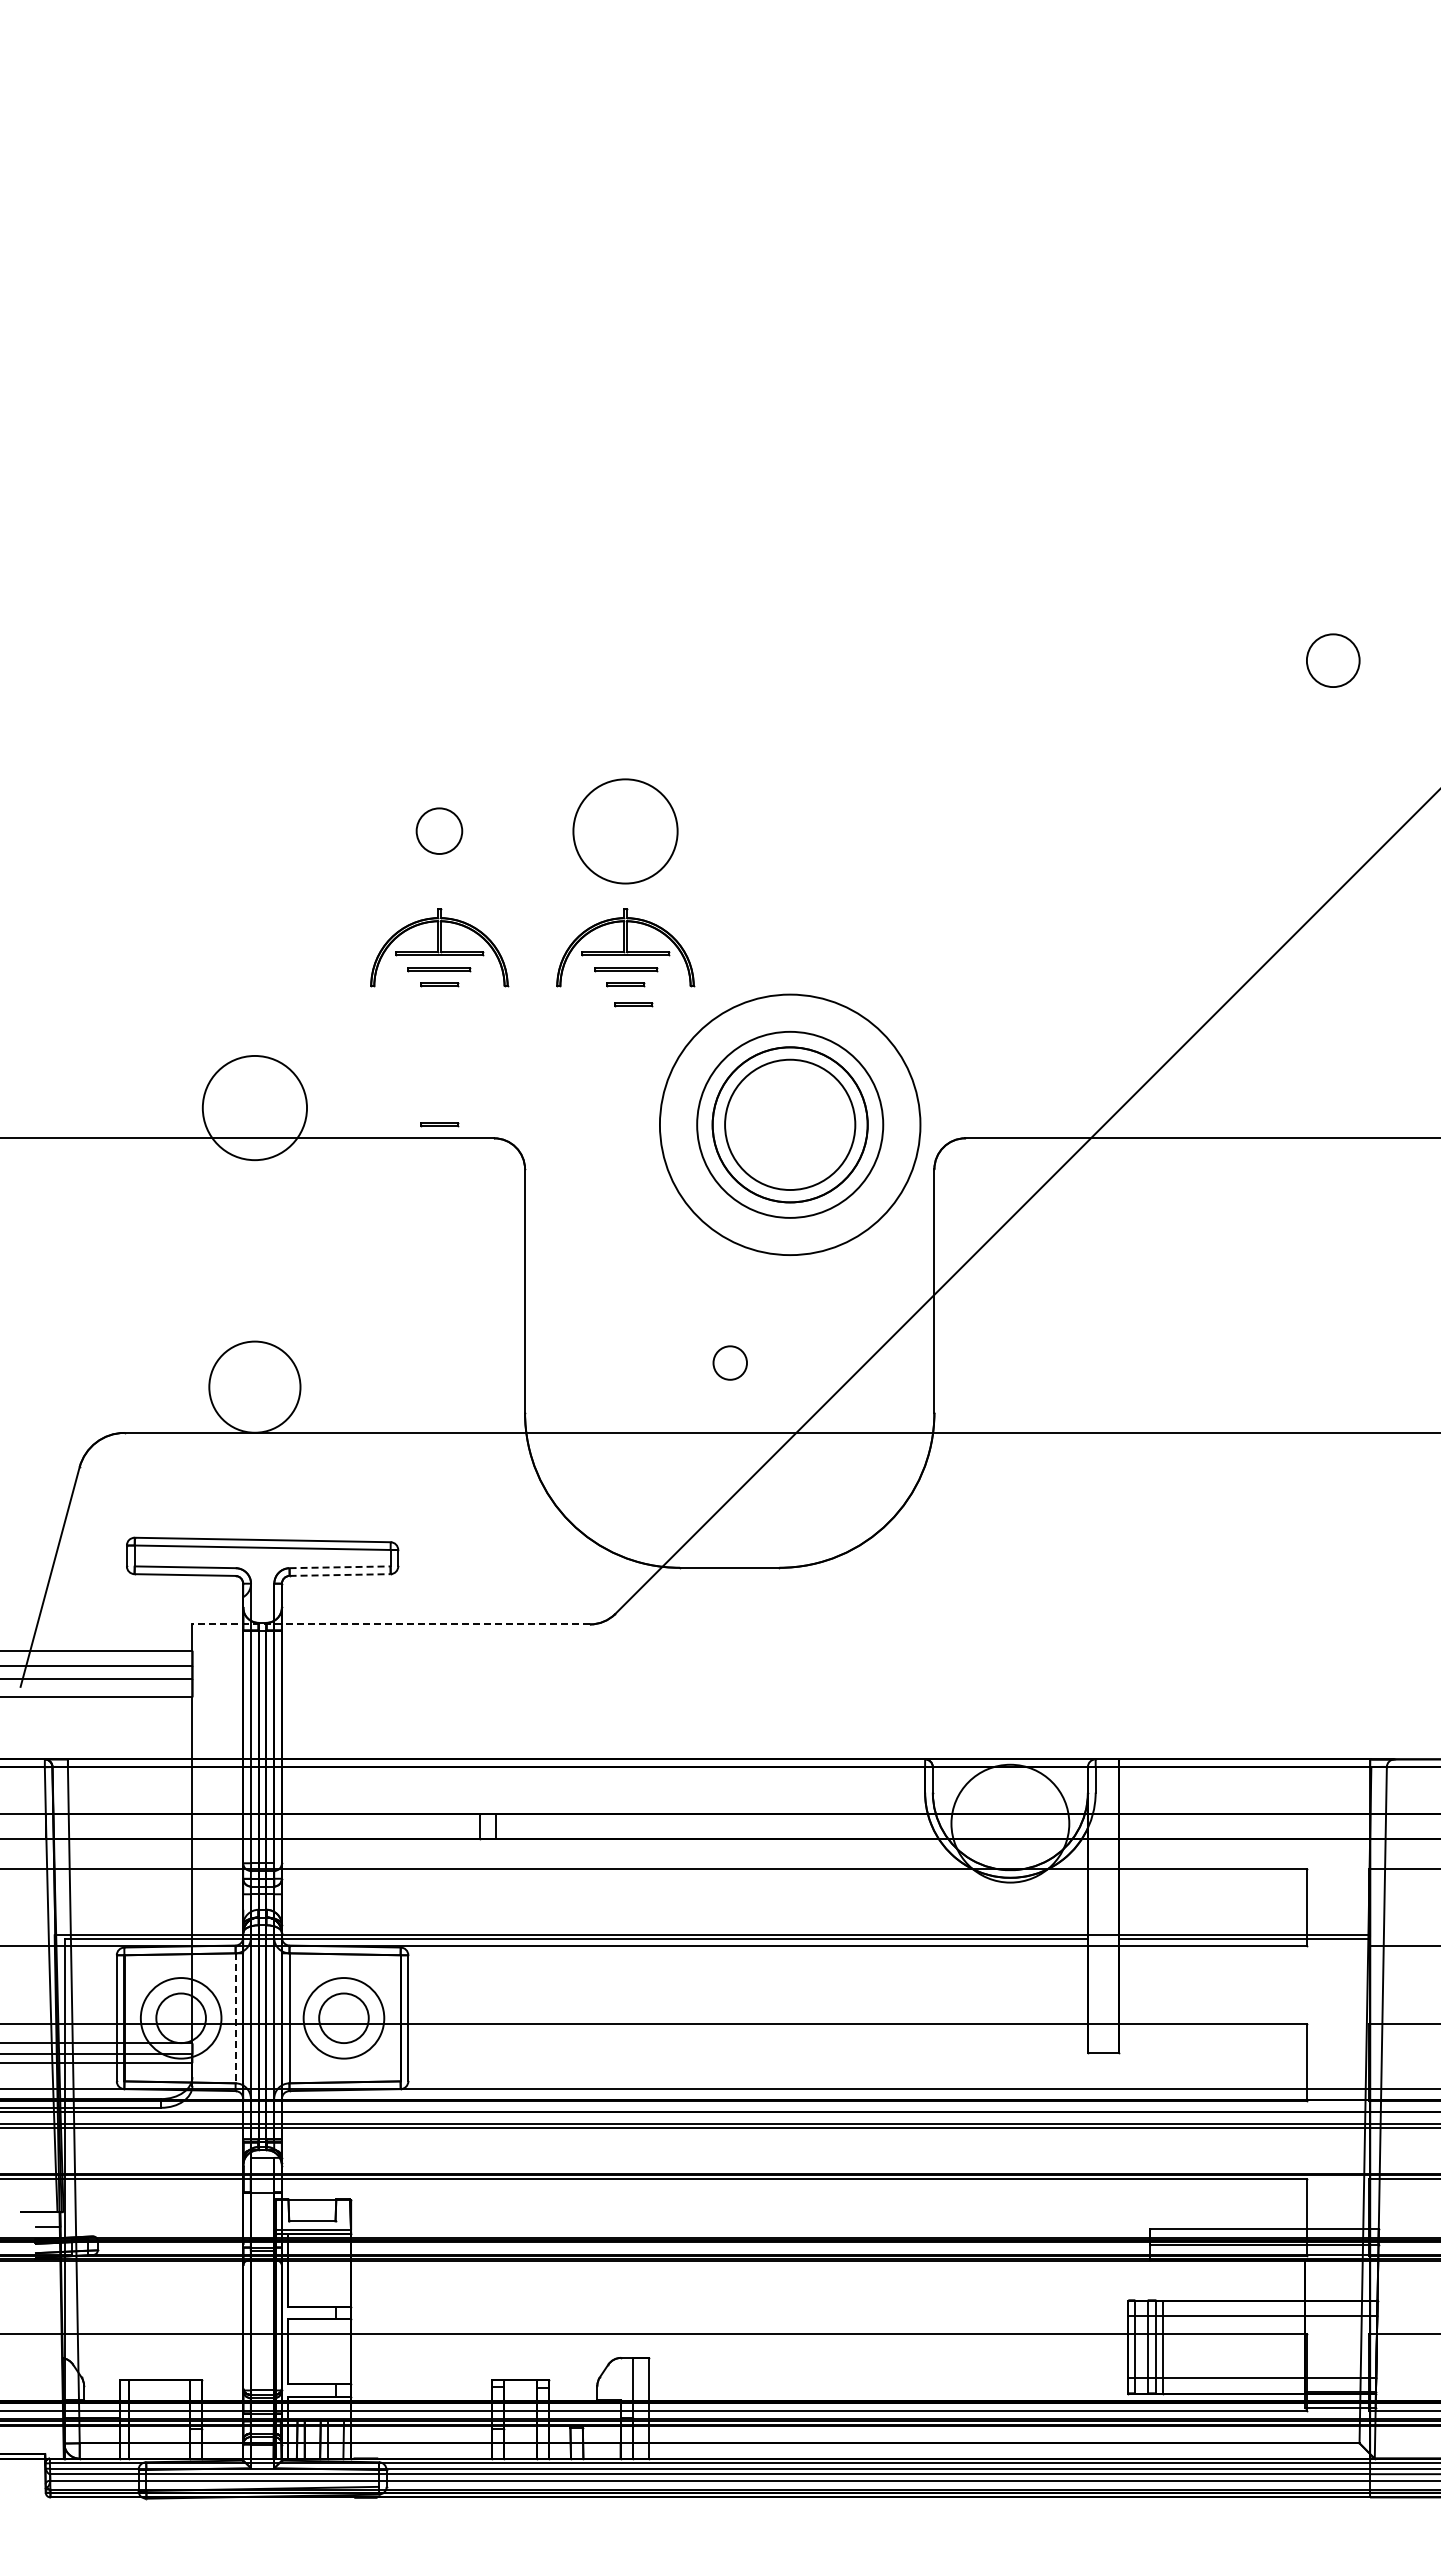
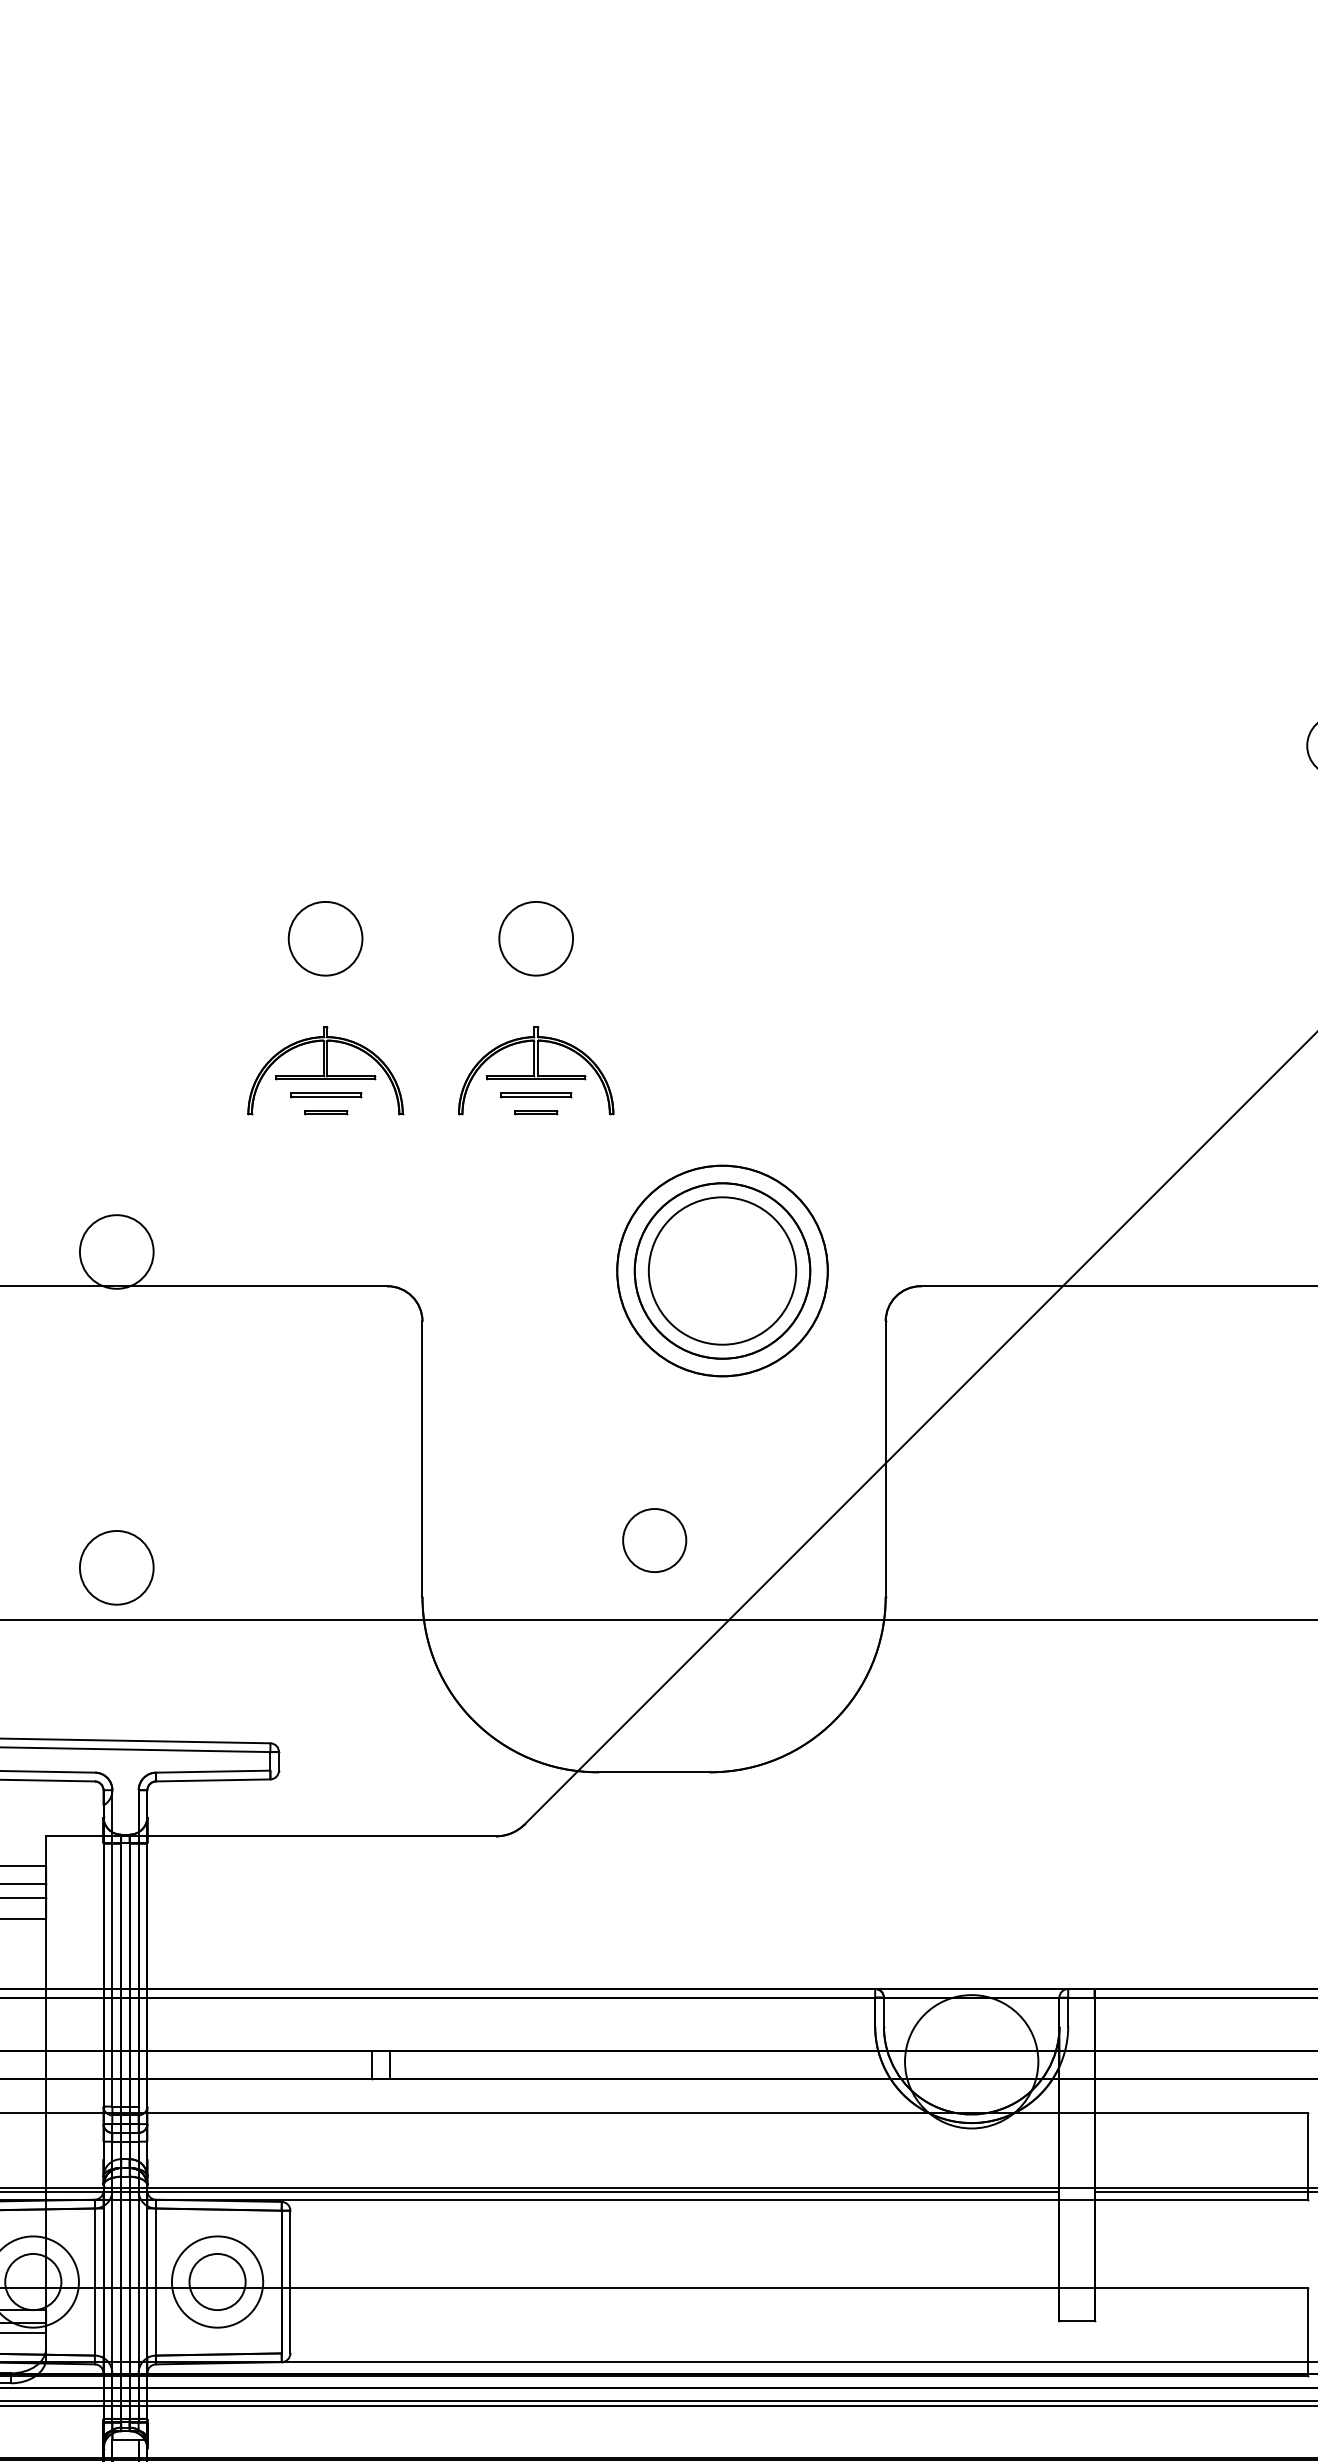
circle: (439, 830) -> (325, 937), size x1.43
circle: (625, 830) -> (536, 937), size x0.62
part: (633, 1004) -> (545, 1134), removed
circle: (254, 1107) -> (116, 1251), size x0.62
part: (439, 1124) -> (325, 1270), removed
circle: (790, 1124) -> (722, 1270), size x0.71
circle: (730, 1362) -> (654, 1539), size x1.67
circle: (254, 1386) -> (116, 1567), size x0.71
line: (340, 1567) -> (213, 1771), dashed -> solid
line: (340, 1575) -> (213, 1780), dashed -> solid
line: (391, 1624) -> (271, 1836), dashed -> solid
line: (235, 2018) -> (94, 2282), dashed -> solid

